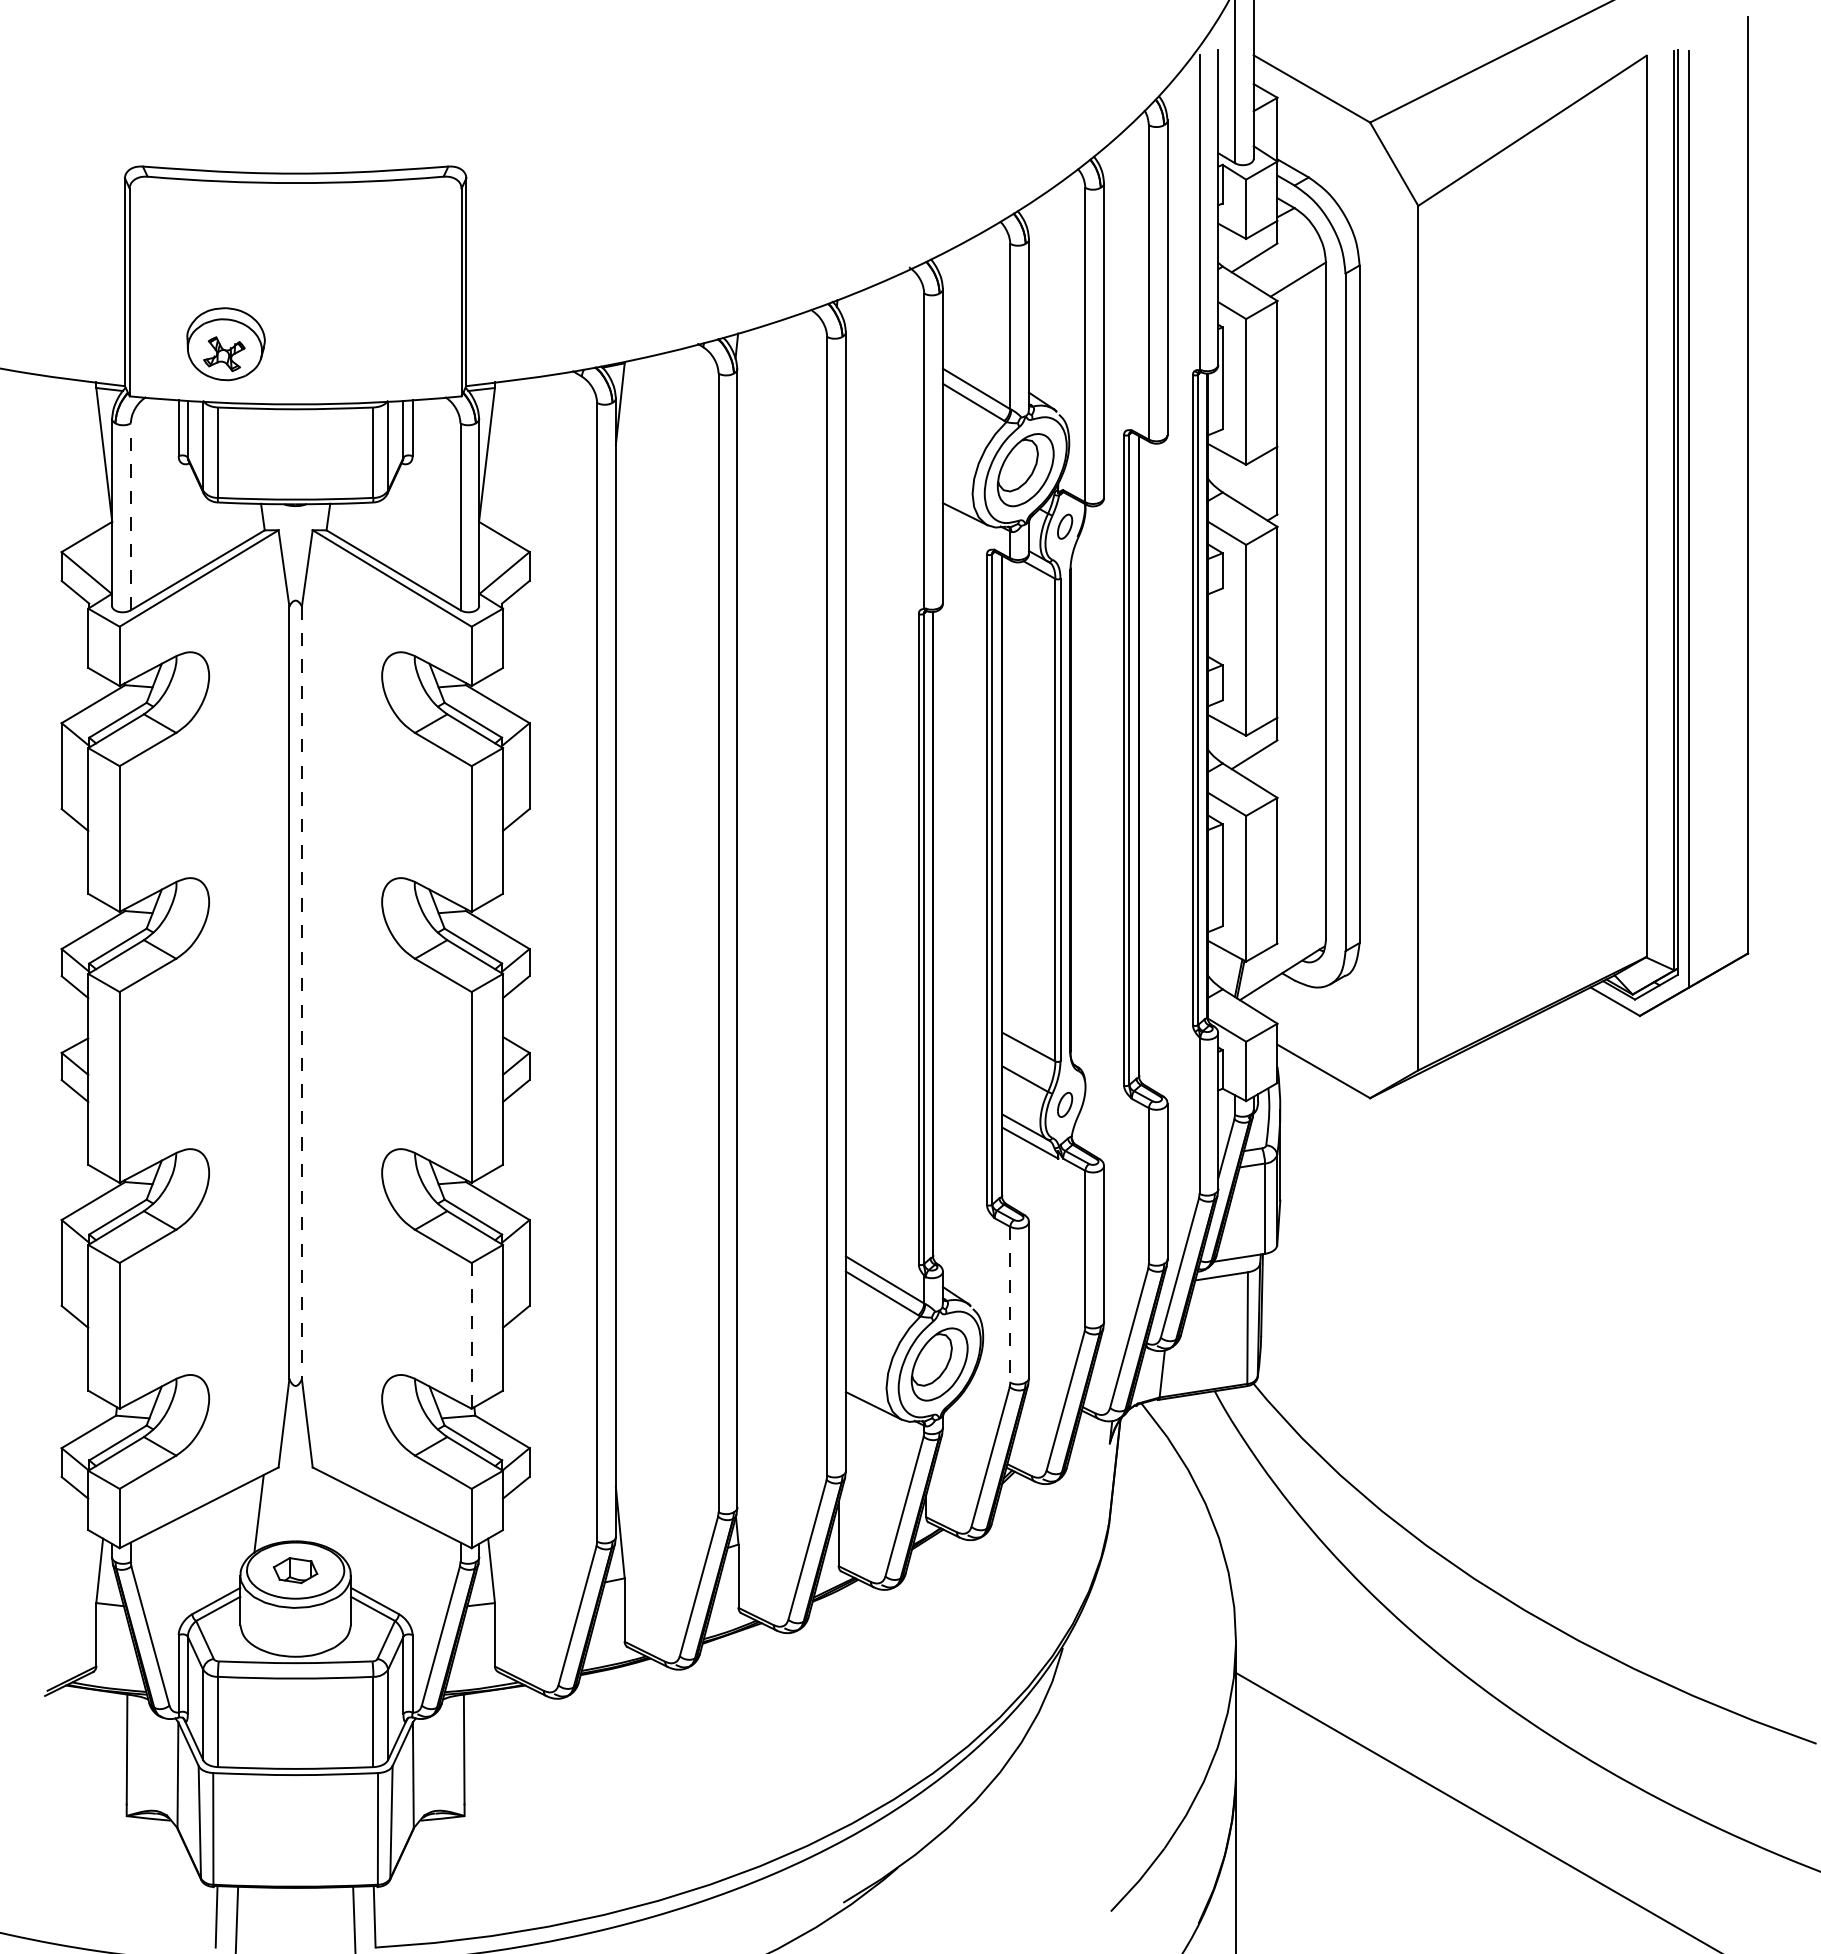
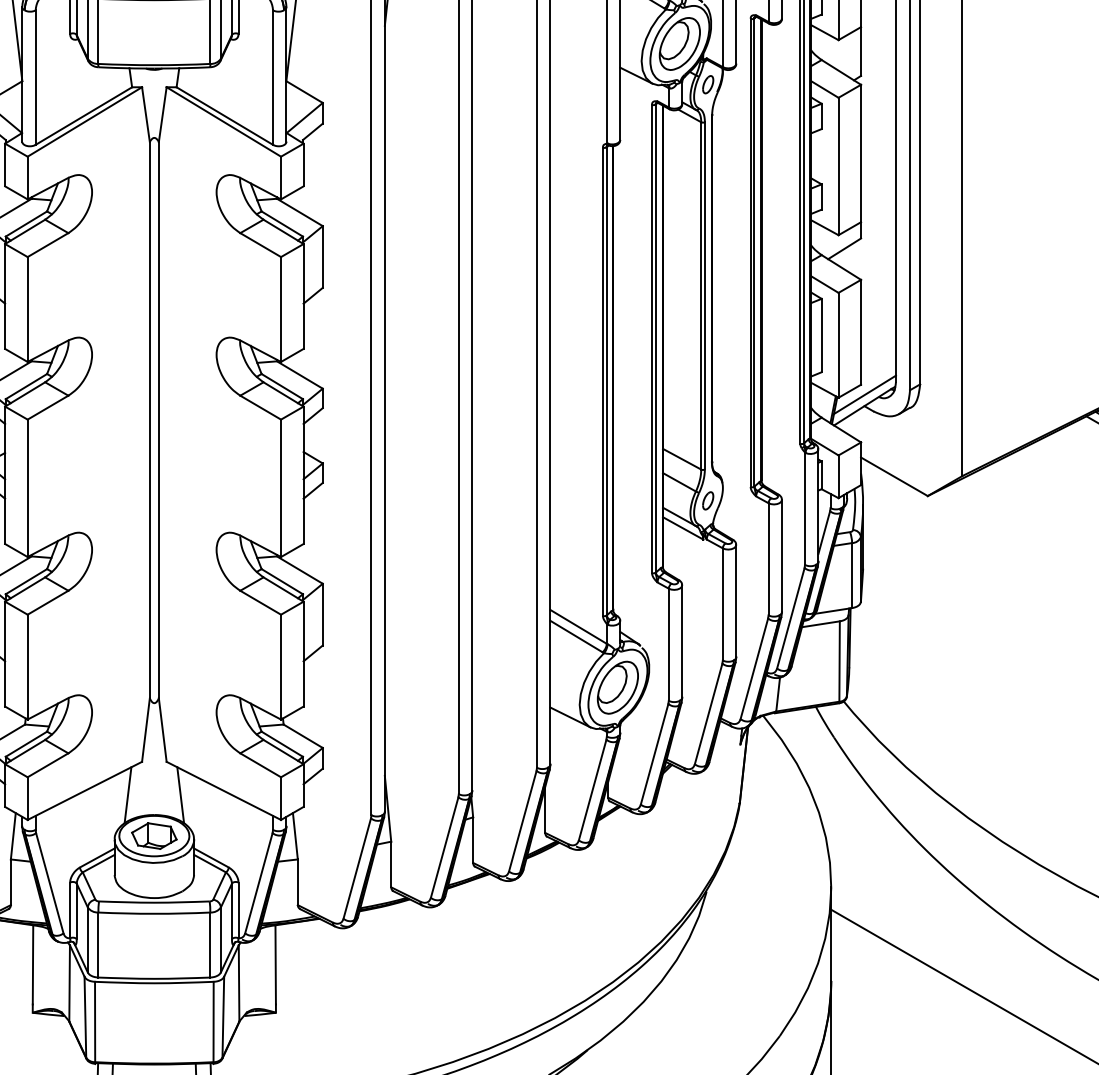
line: (130, 516) -> (35, 77), dashed -> solid
line: (1282, 957) -> (864, 394), added
line: (301, 993) -> (158, 420), dashed -> solid
line: (1010, 1304) -> (668, 644), dashed -> solid
line: (471, 1335) -> (280, 666), dashed -> solid
line: (331, 1513) -> (180, 794), added
part: (295, 1570) -> (154, 836), size x1.43

